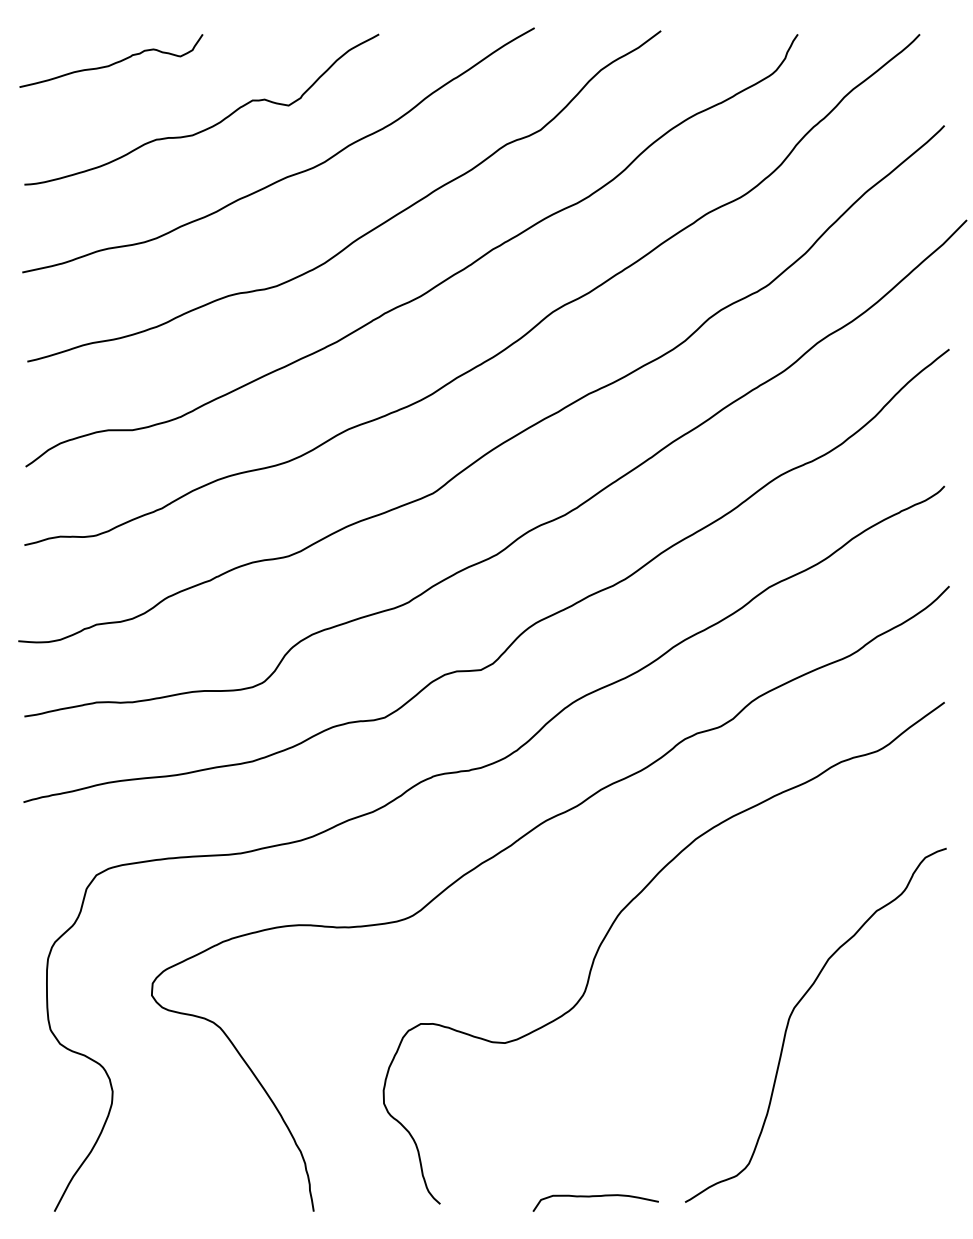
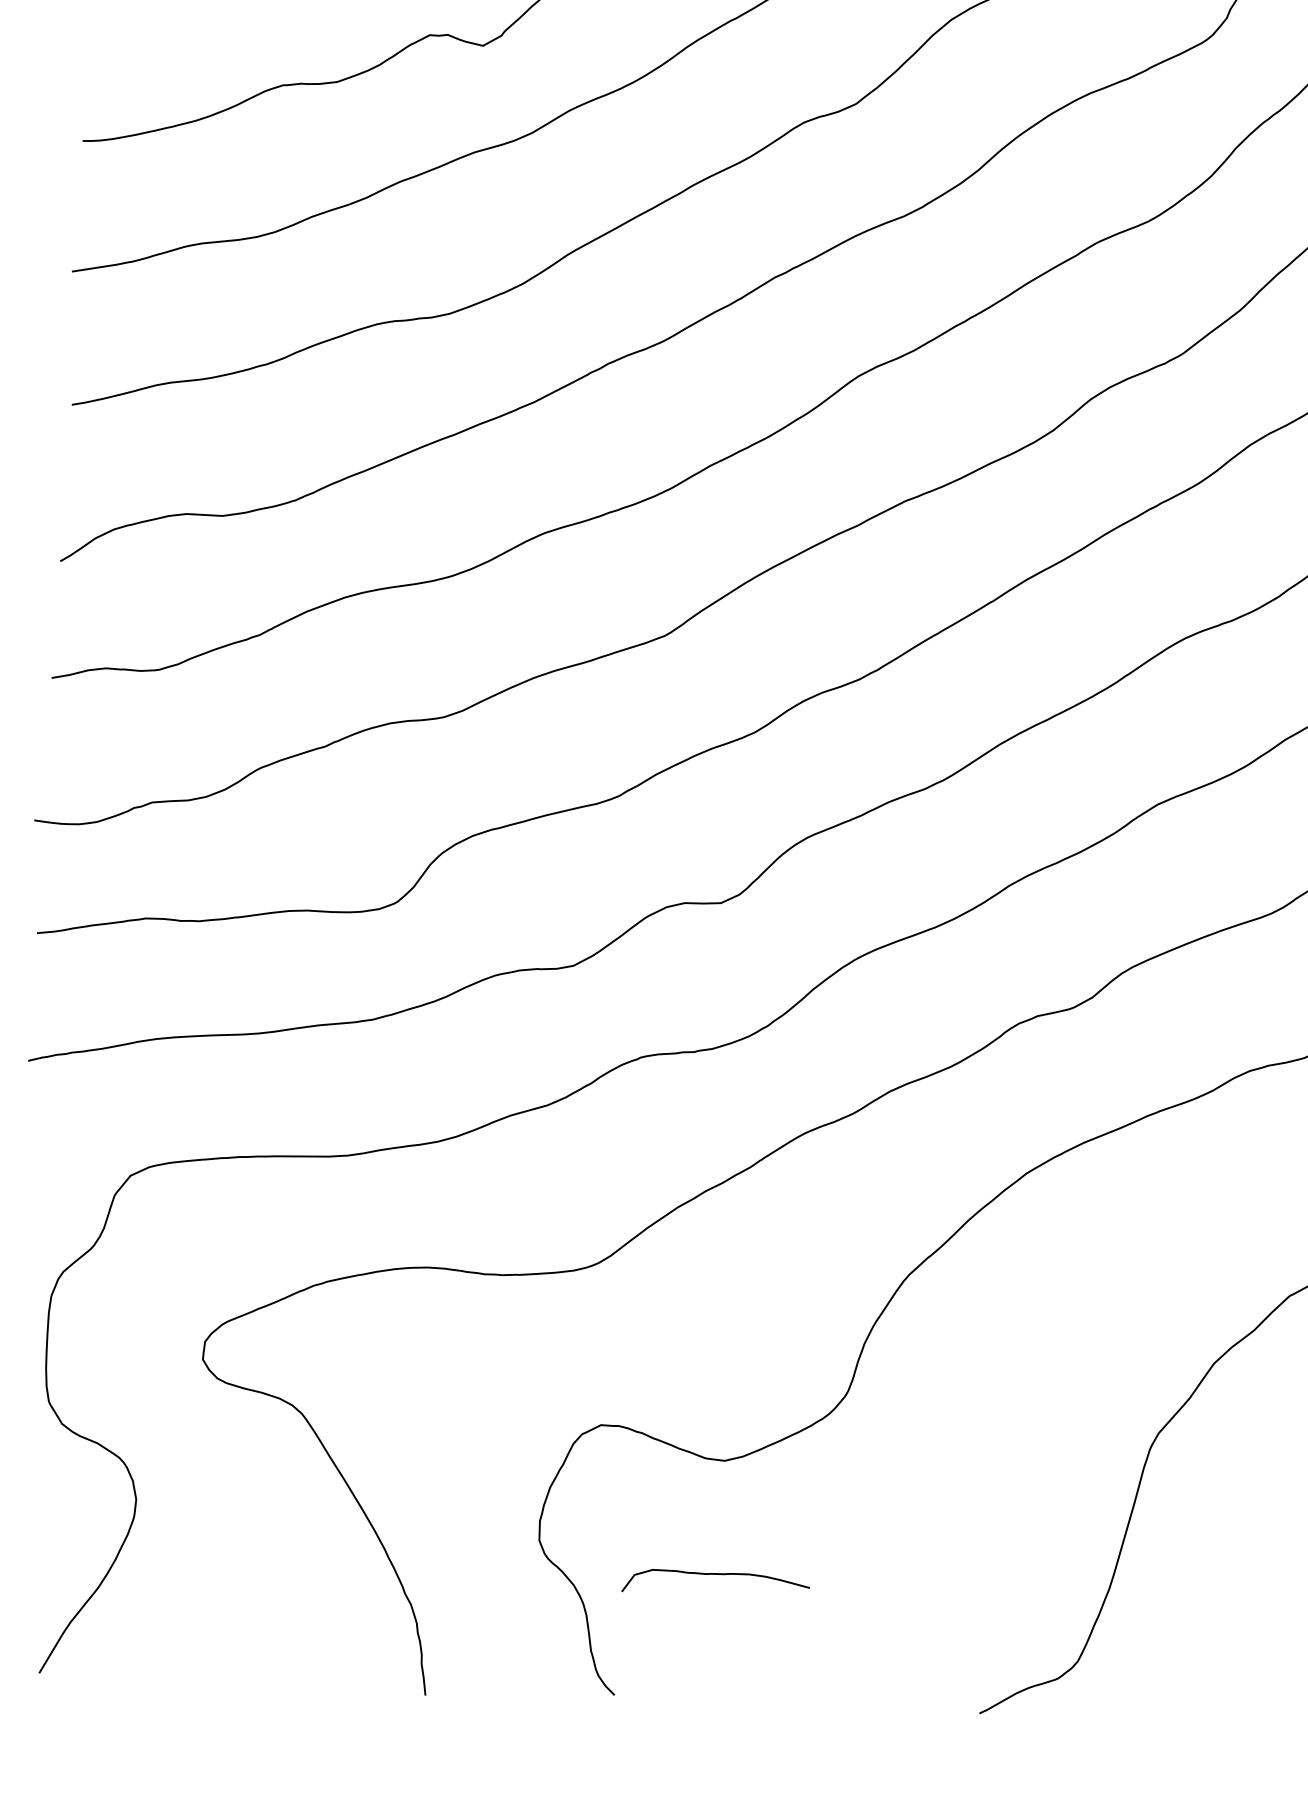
curve: (593, 1197) -> (712, 1575), moved

